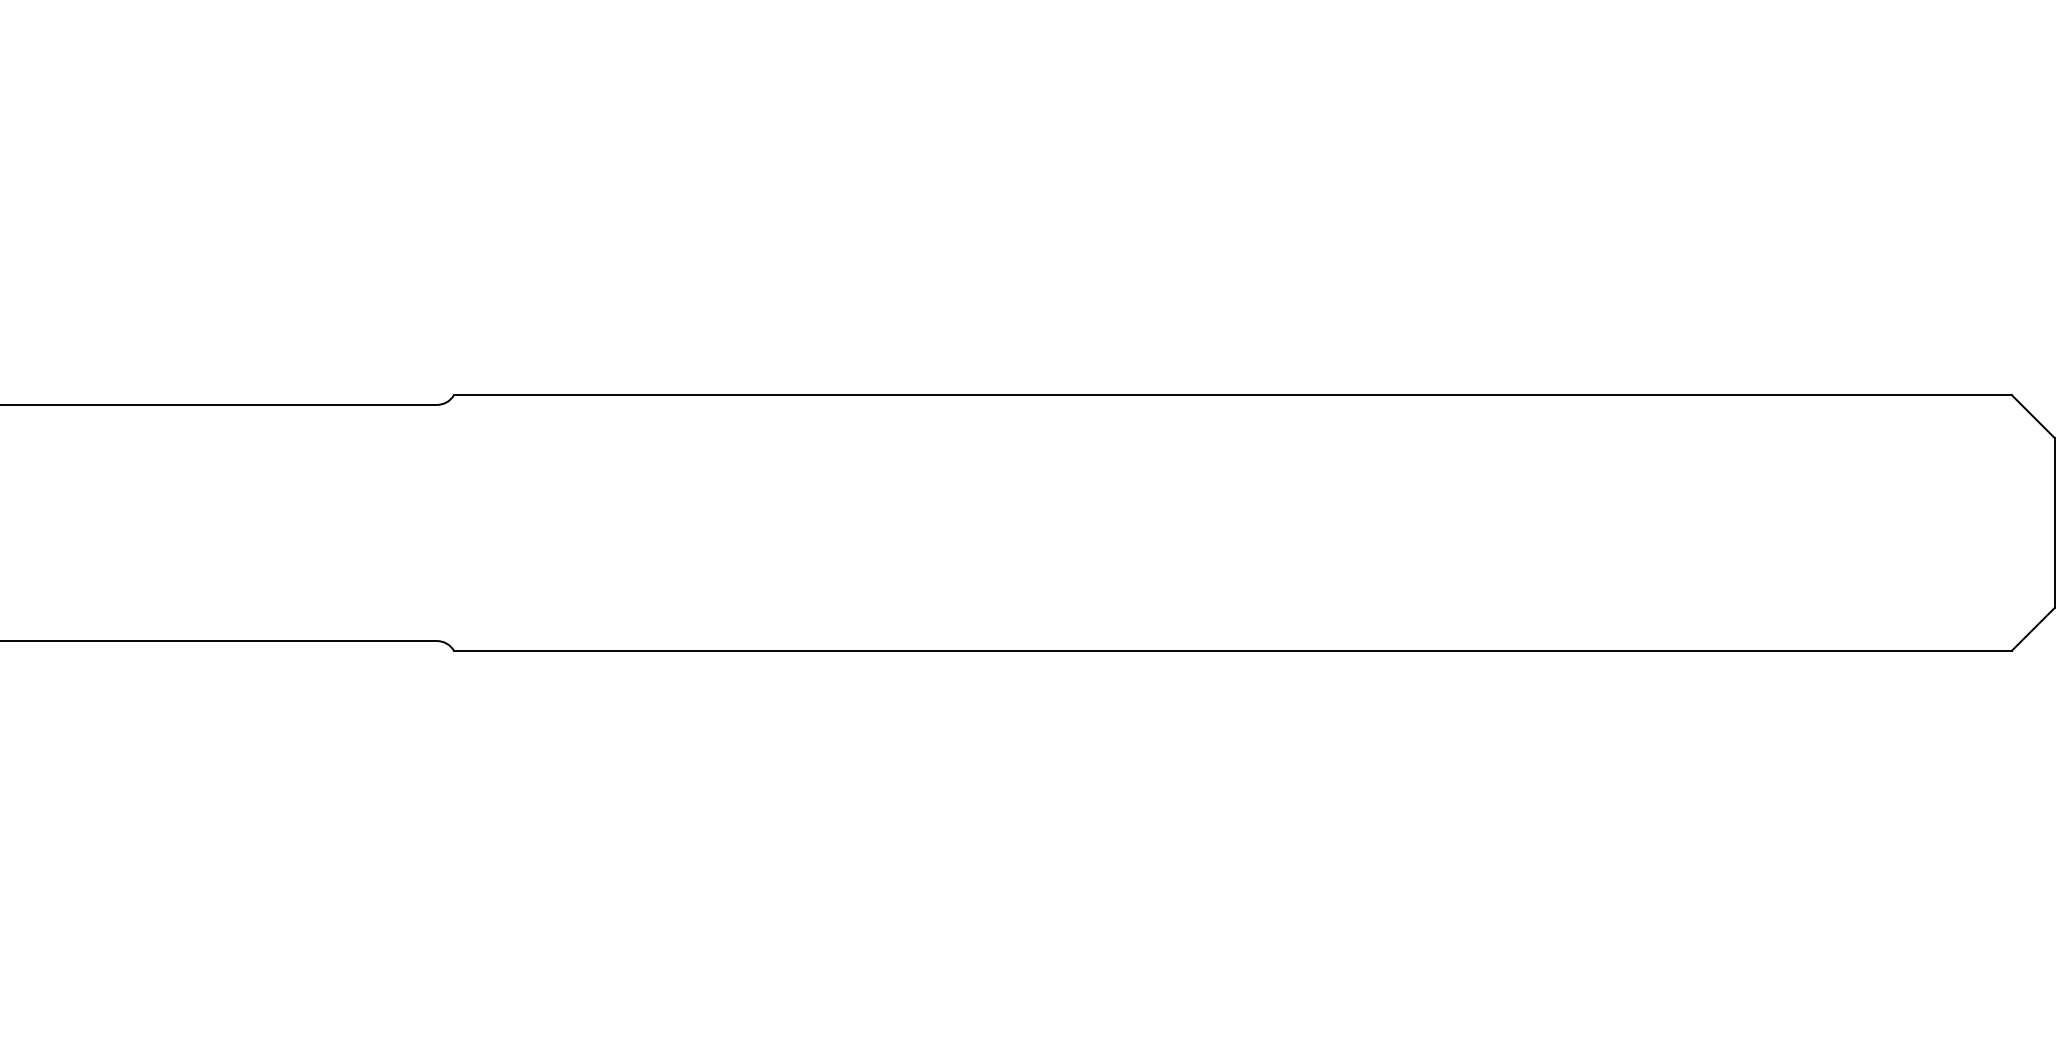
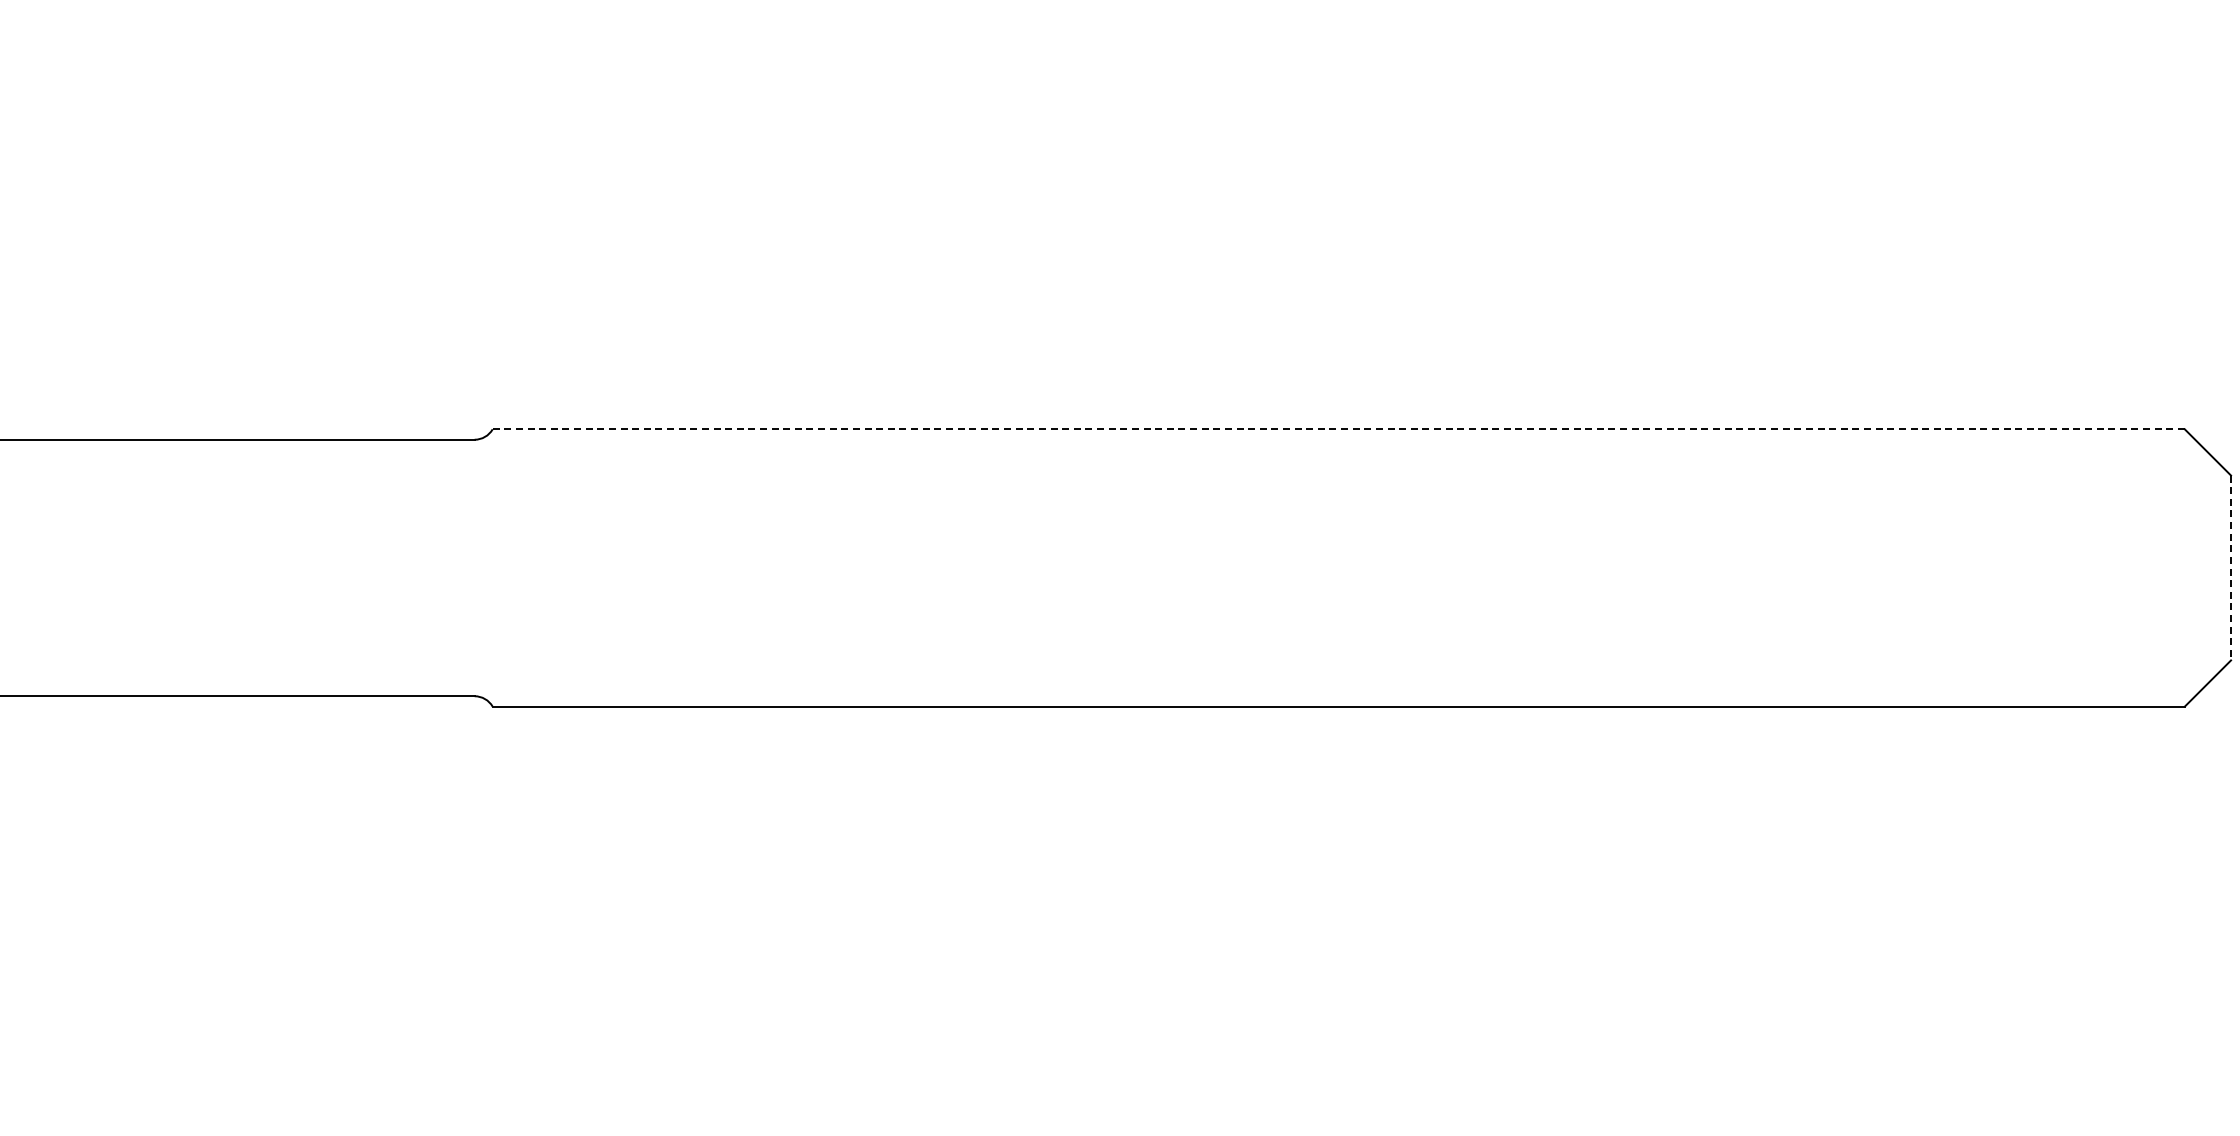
line: (1233, 395) -> (1339, 429), solid -> dashed
line: (2054, 523) -> (2231, 568), solid -> dashed

